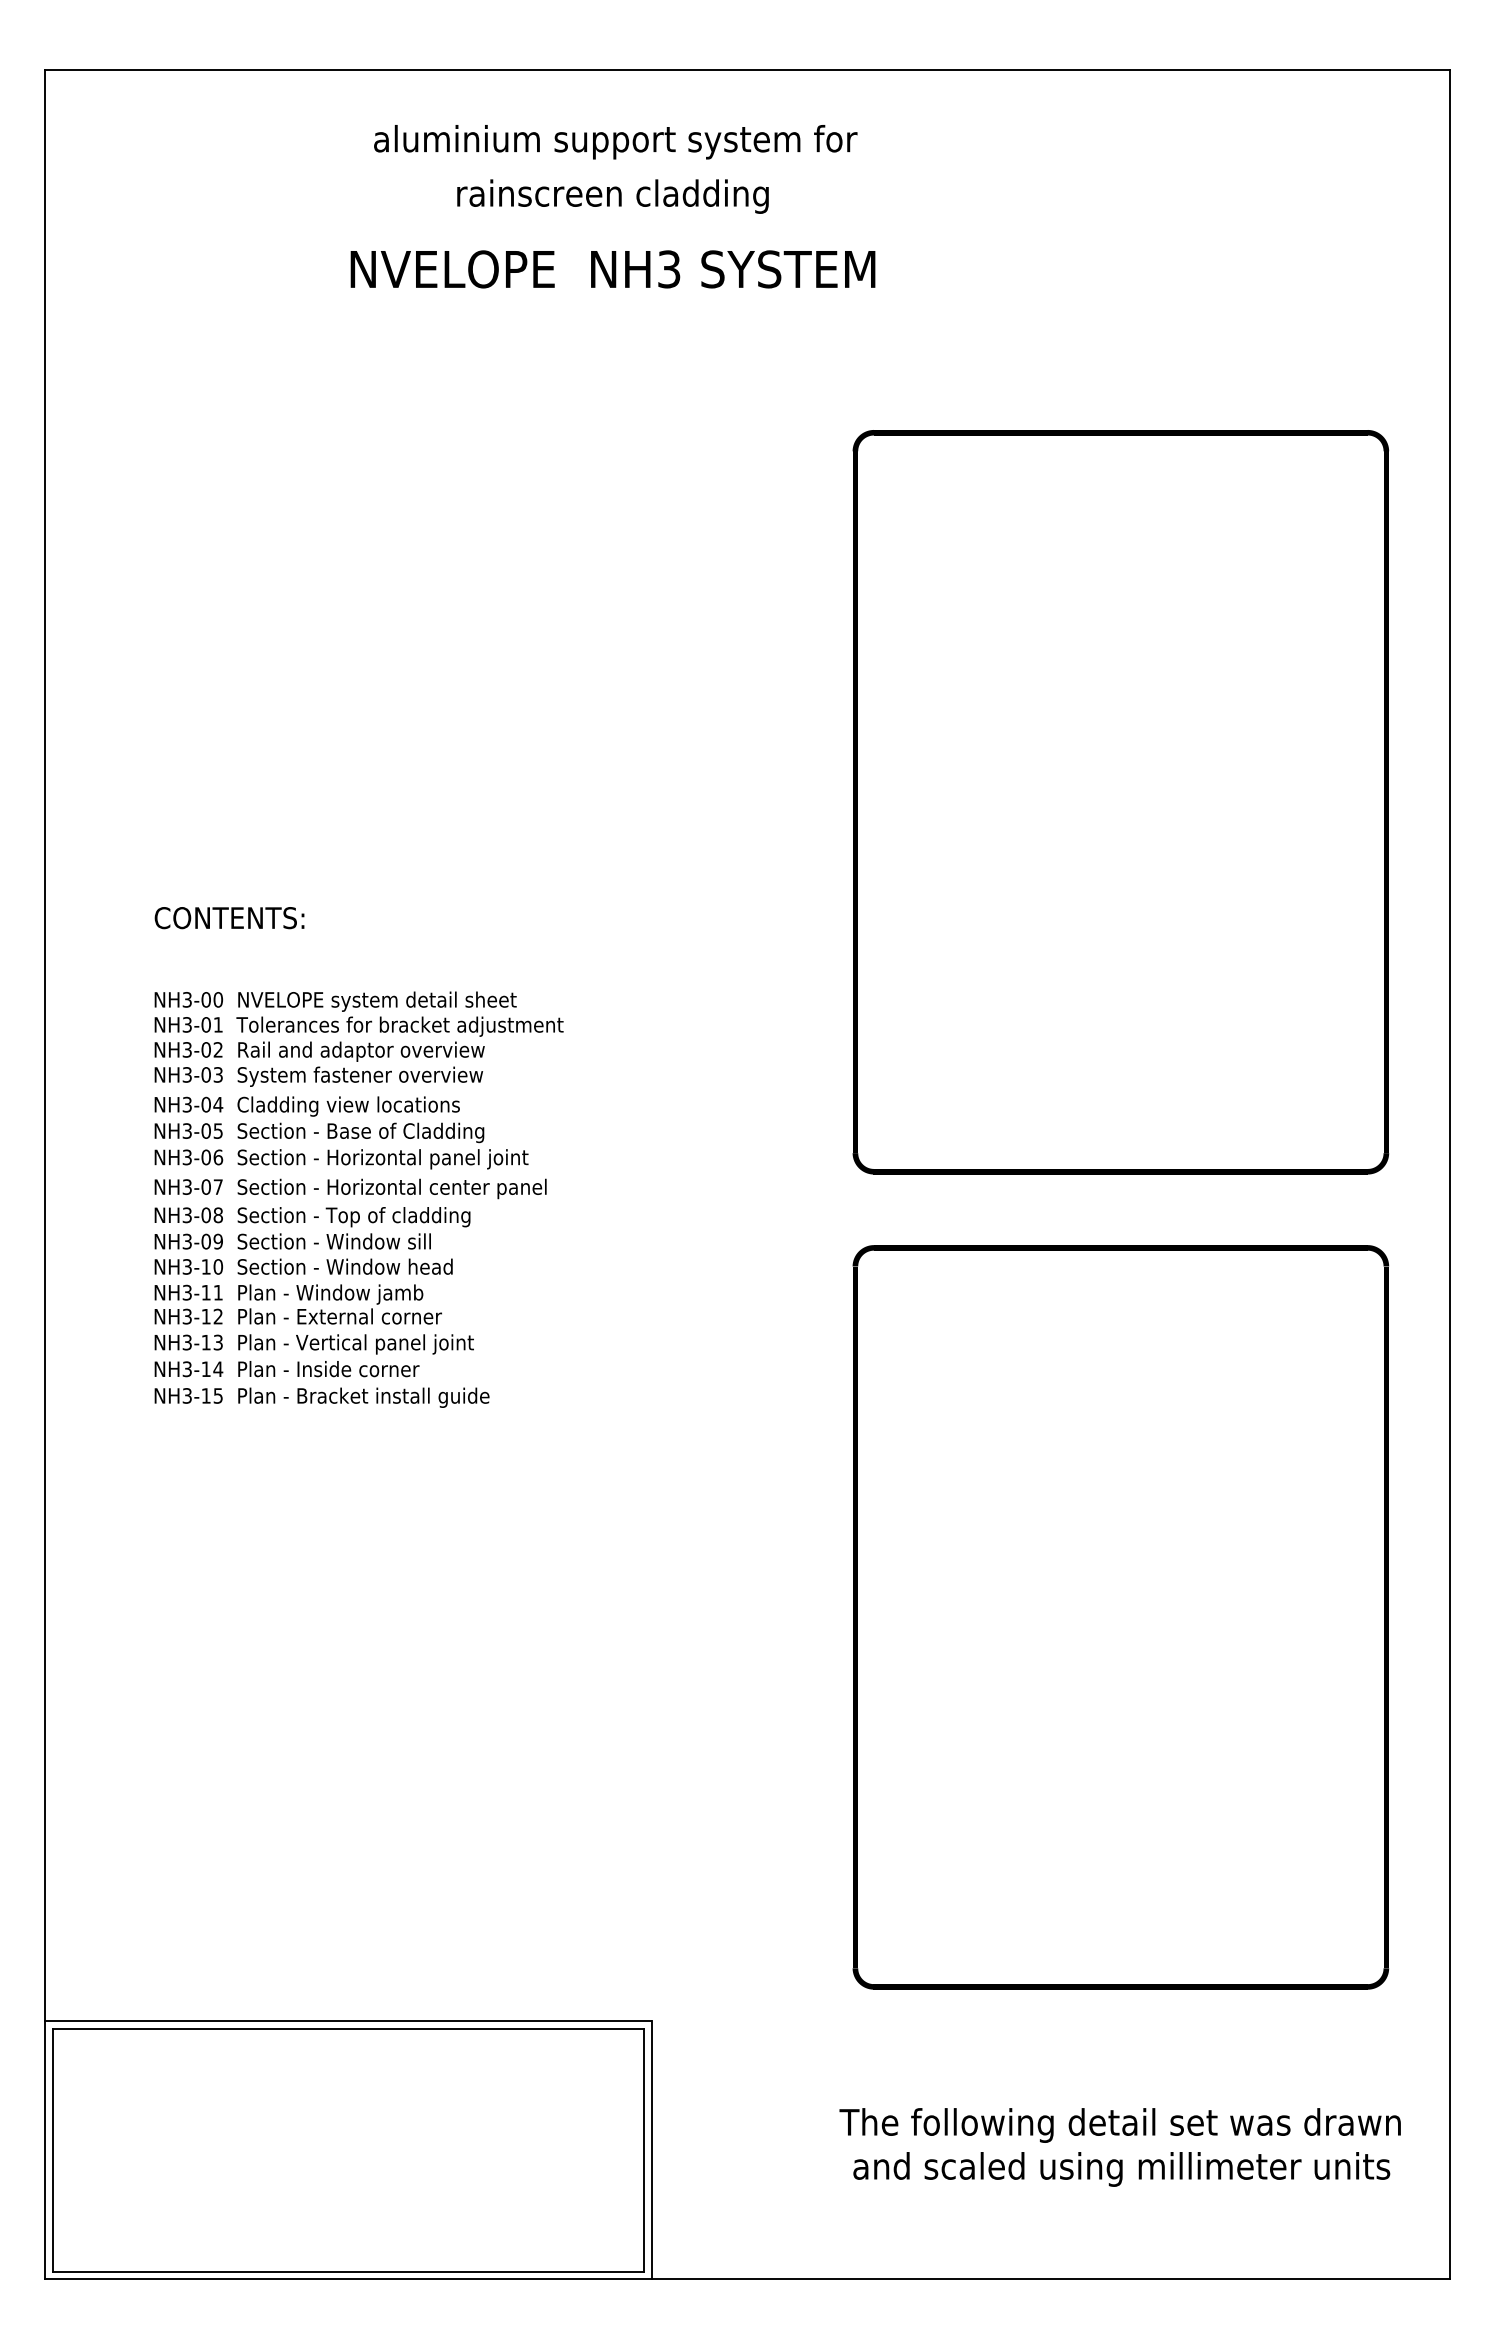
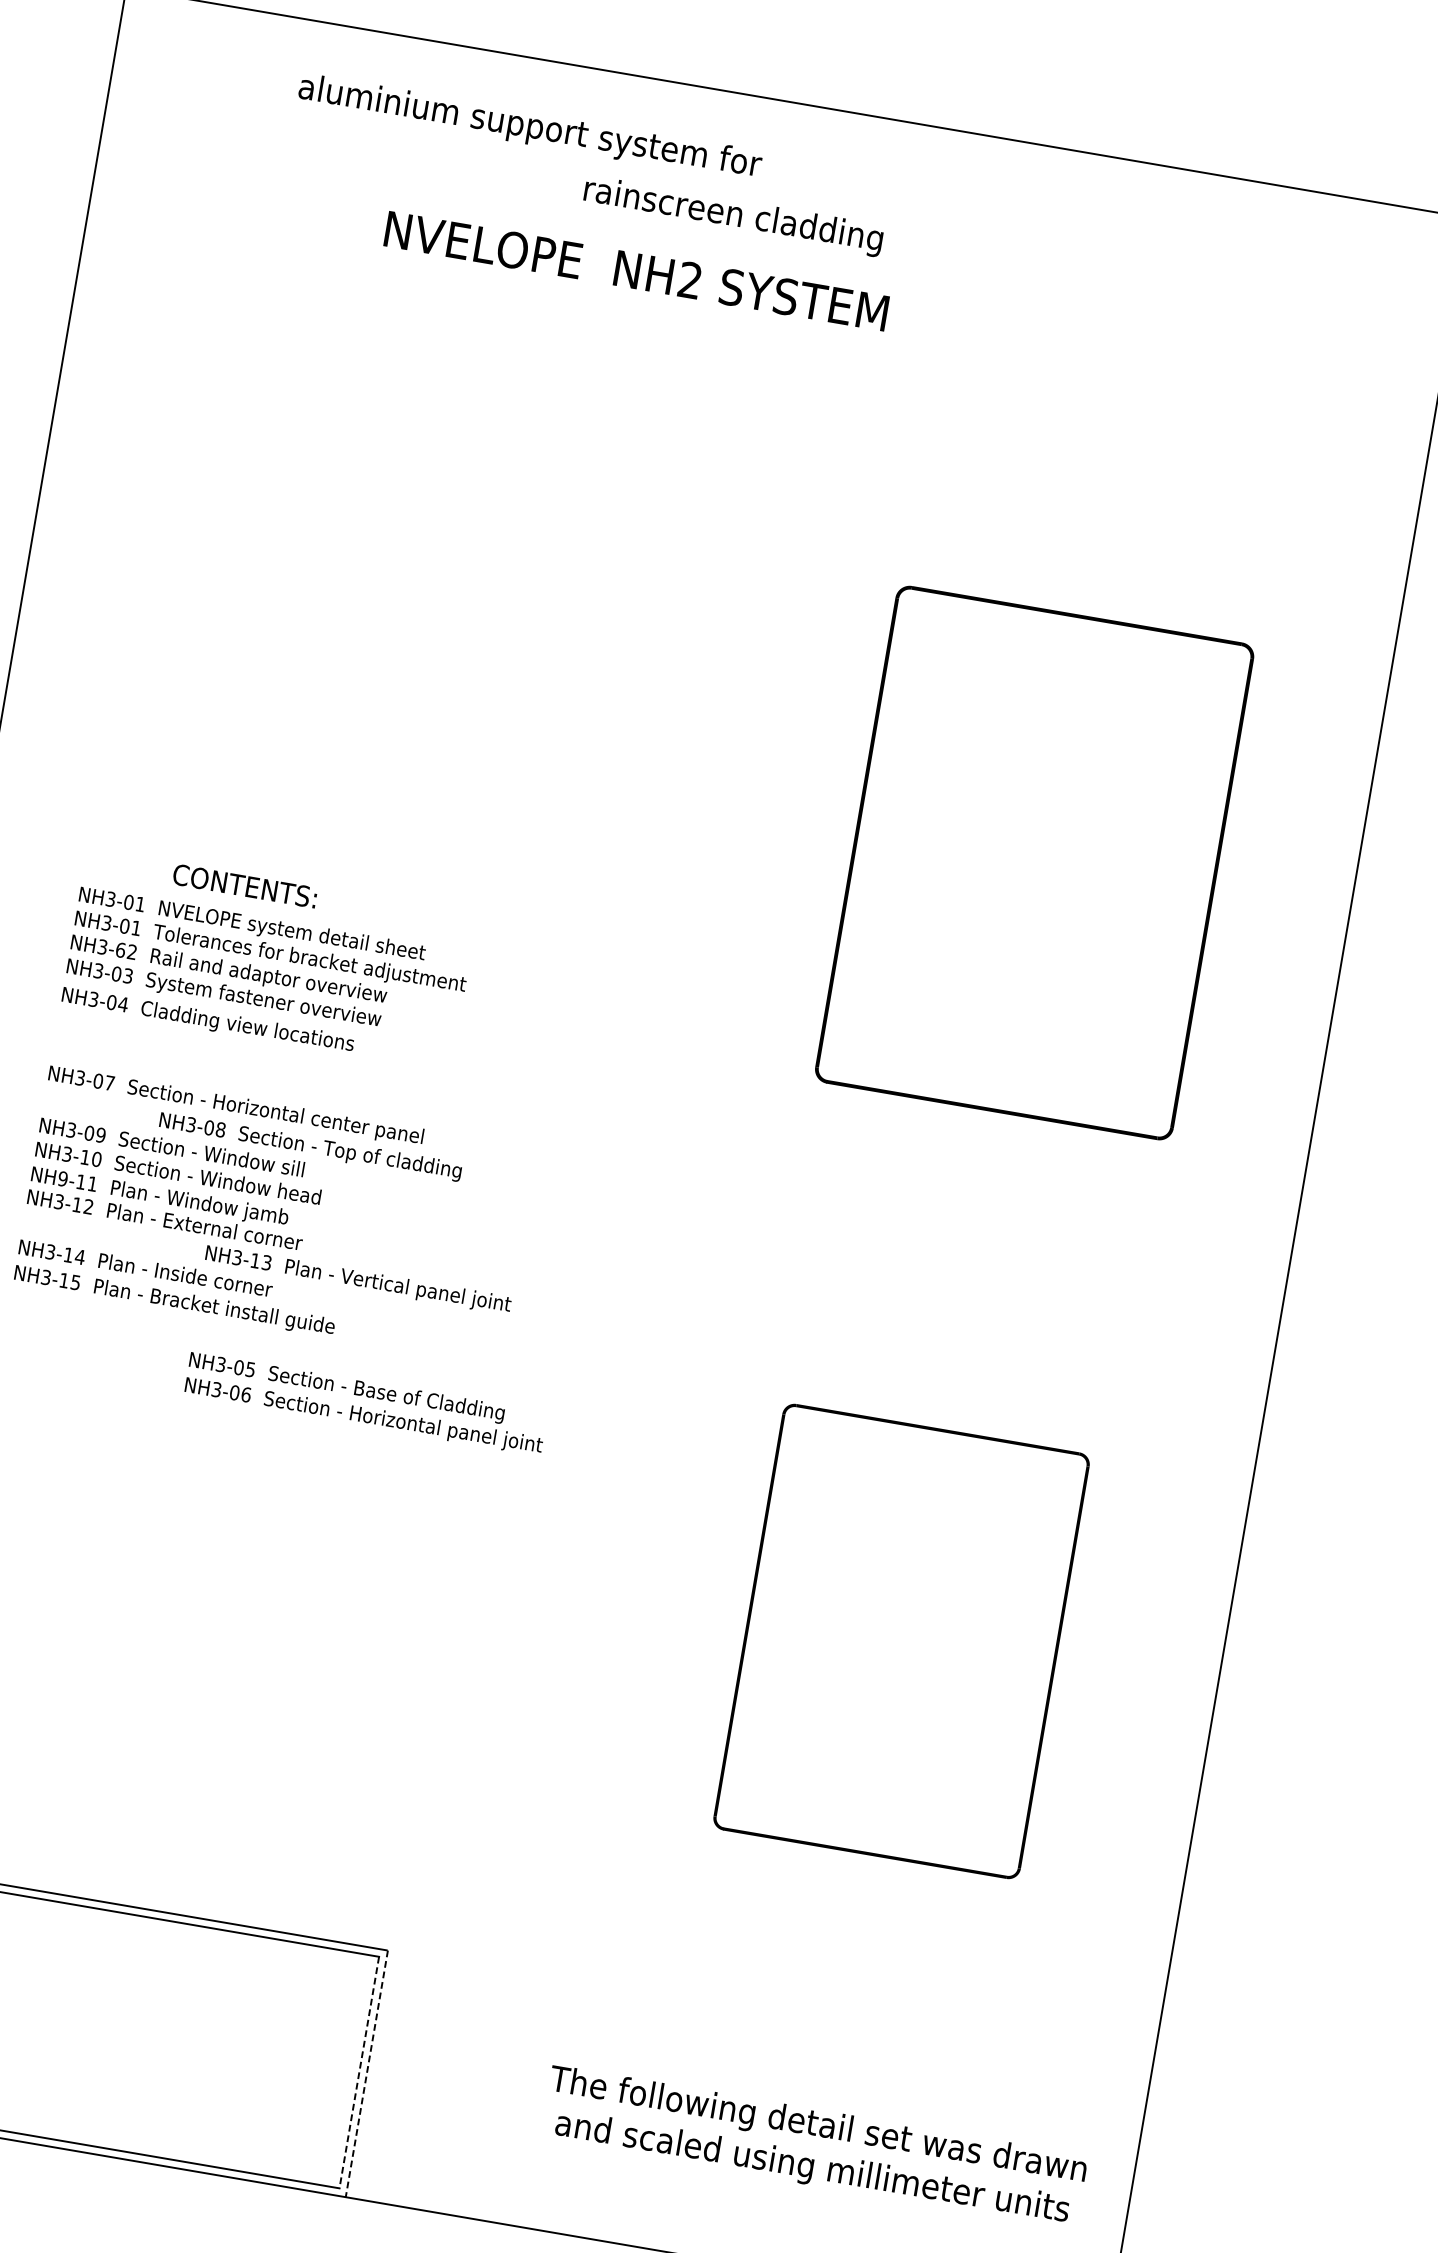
text: (615, 142) -> (529, 128), moved
text: (612, 196) -> (732, 216), moved
text: (669, 269) -> (690, 280), NH3 -> NH2
part: (1120, 802) -> (1034, 863), size x0.7
text: (229, 918) -> (244, 886), moved
text: (218, 999) -> (140, 904), NH3-00 -> NH3-01
text: (206, 1049) -> (121, 949), NH3-02 -> NH3-62
text: (341, 1145) -> (365, 1403), moved
text: (312, 1217) -> (310, 1147), moved
text: (186, 1292) -> (62, 1178), NH3-11 -> NH9-11
text: (313, 1344) -> (357, 1280), moved
part: (1120, 1617) -> (901, 1641), size x0.6
line: (644, 2150) -> (359, 2072), solid -> dashed
line: (652, 2150) -> (367, 2074), solid -> dashed

